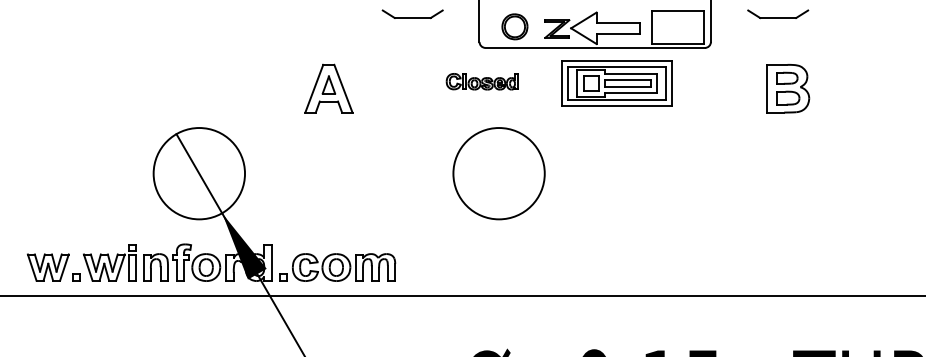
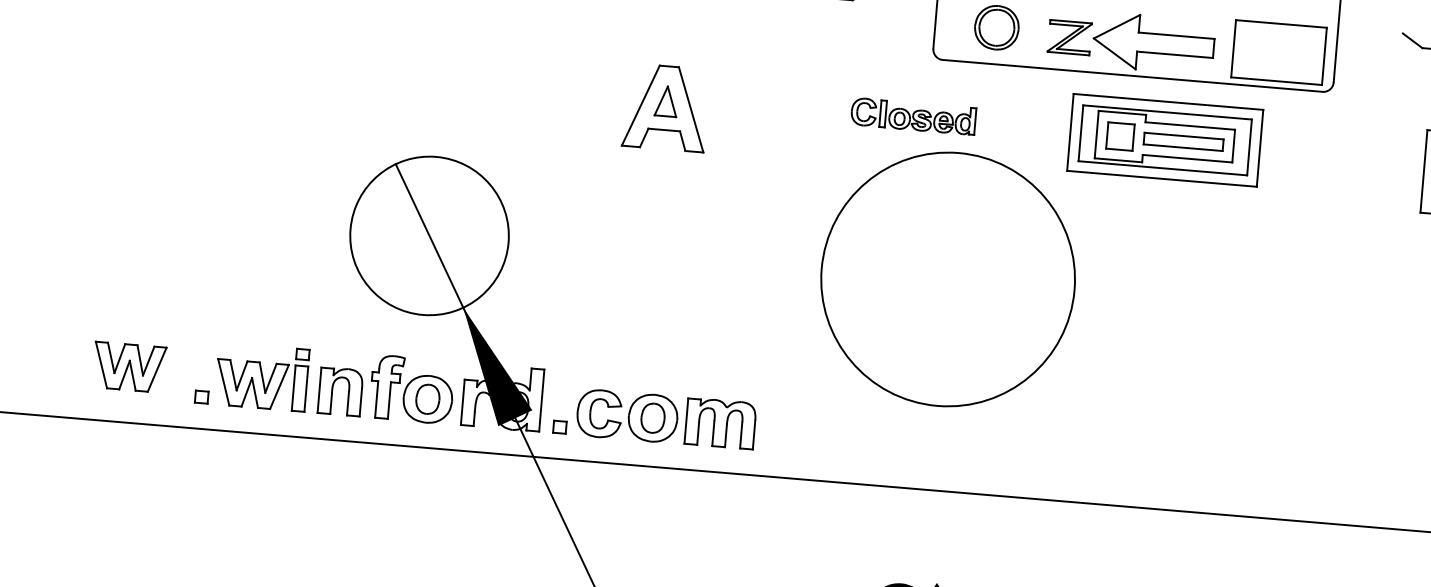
part: (481, 81) -> (912, 115), moved
circle: (498, 173) -> (947, 279), size x1.6
part: (47, 267) -> (127, 367), moved

